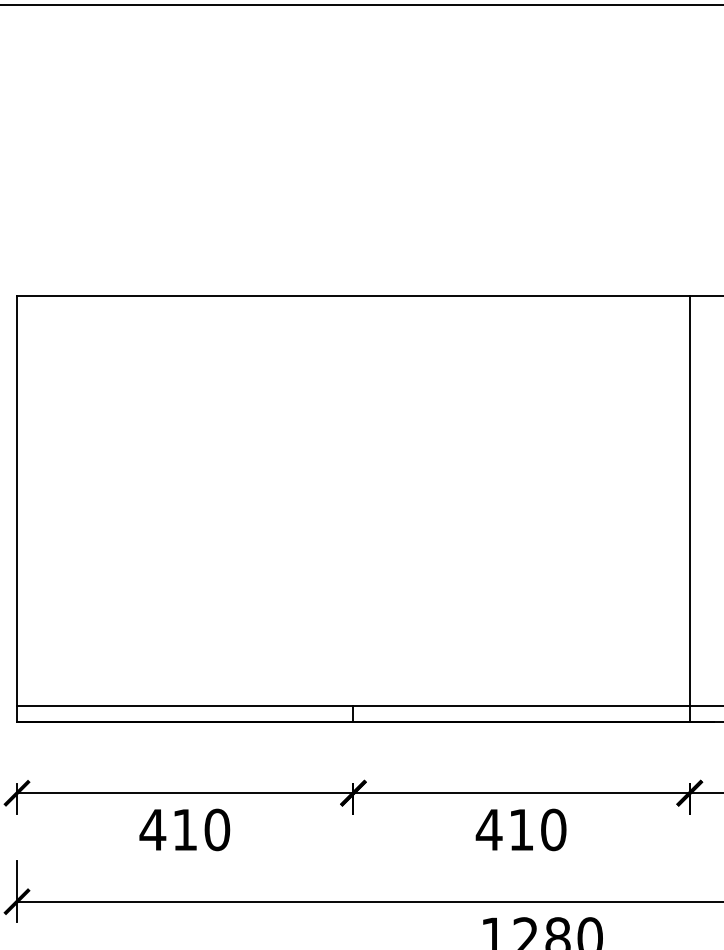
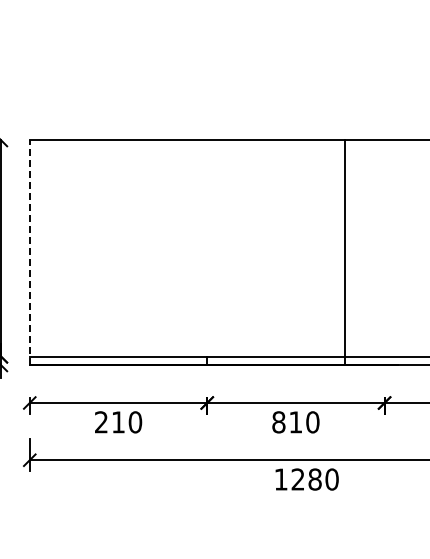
line: (16, 507) -> (29, 252), solid -> dashed
line: (689, 507) -> (344, 252), moved
text: (152, 830) -> (101, 422), 410 -> 210
text: (488, 830) -> (278, 422), 410 -> 810

